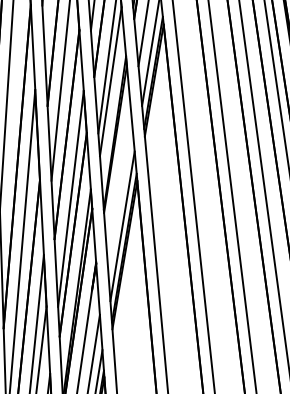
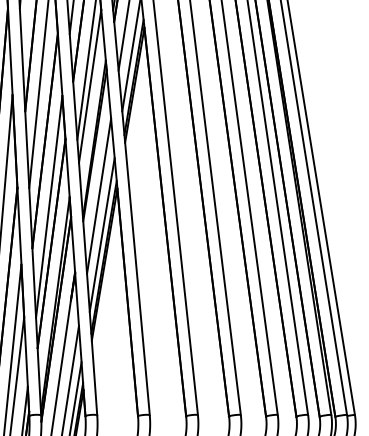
line: (119, 187) -> (99, 195), added

